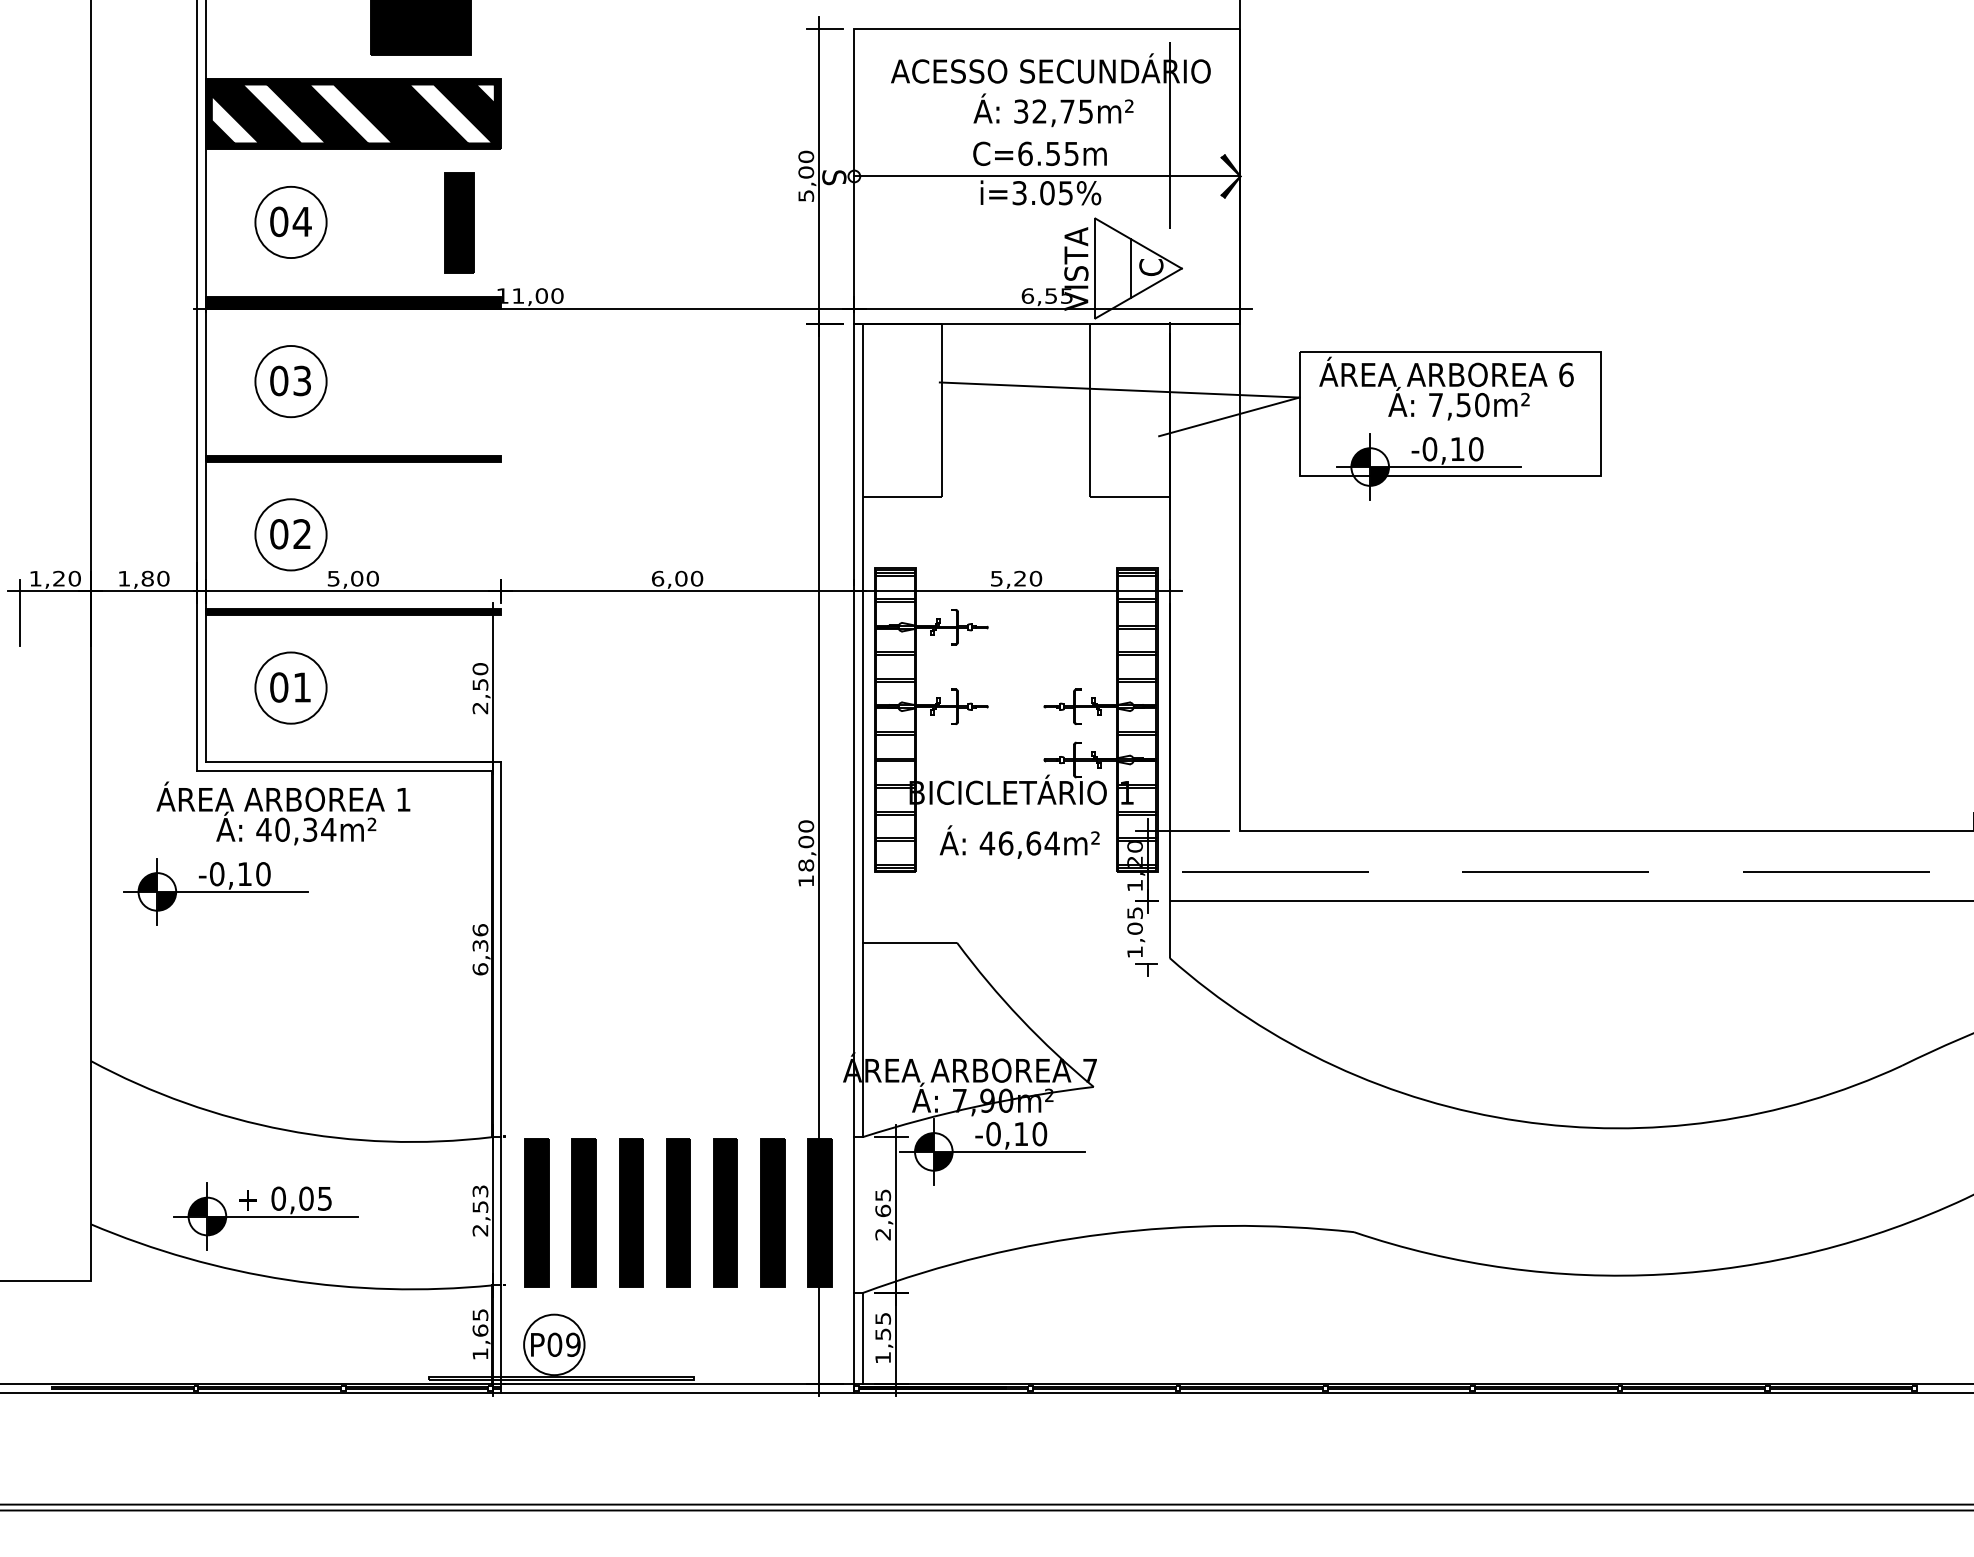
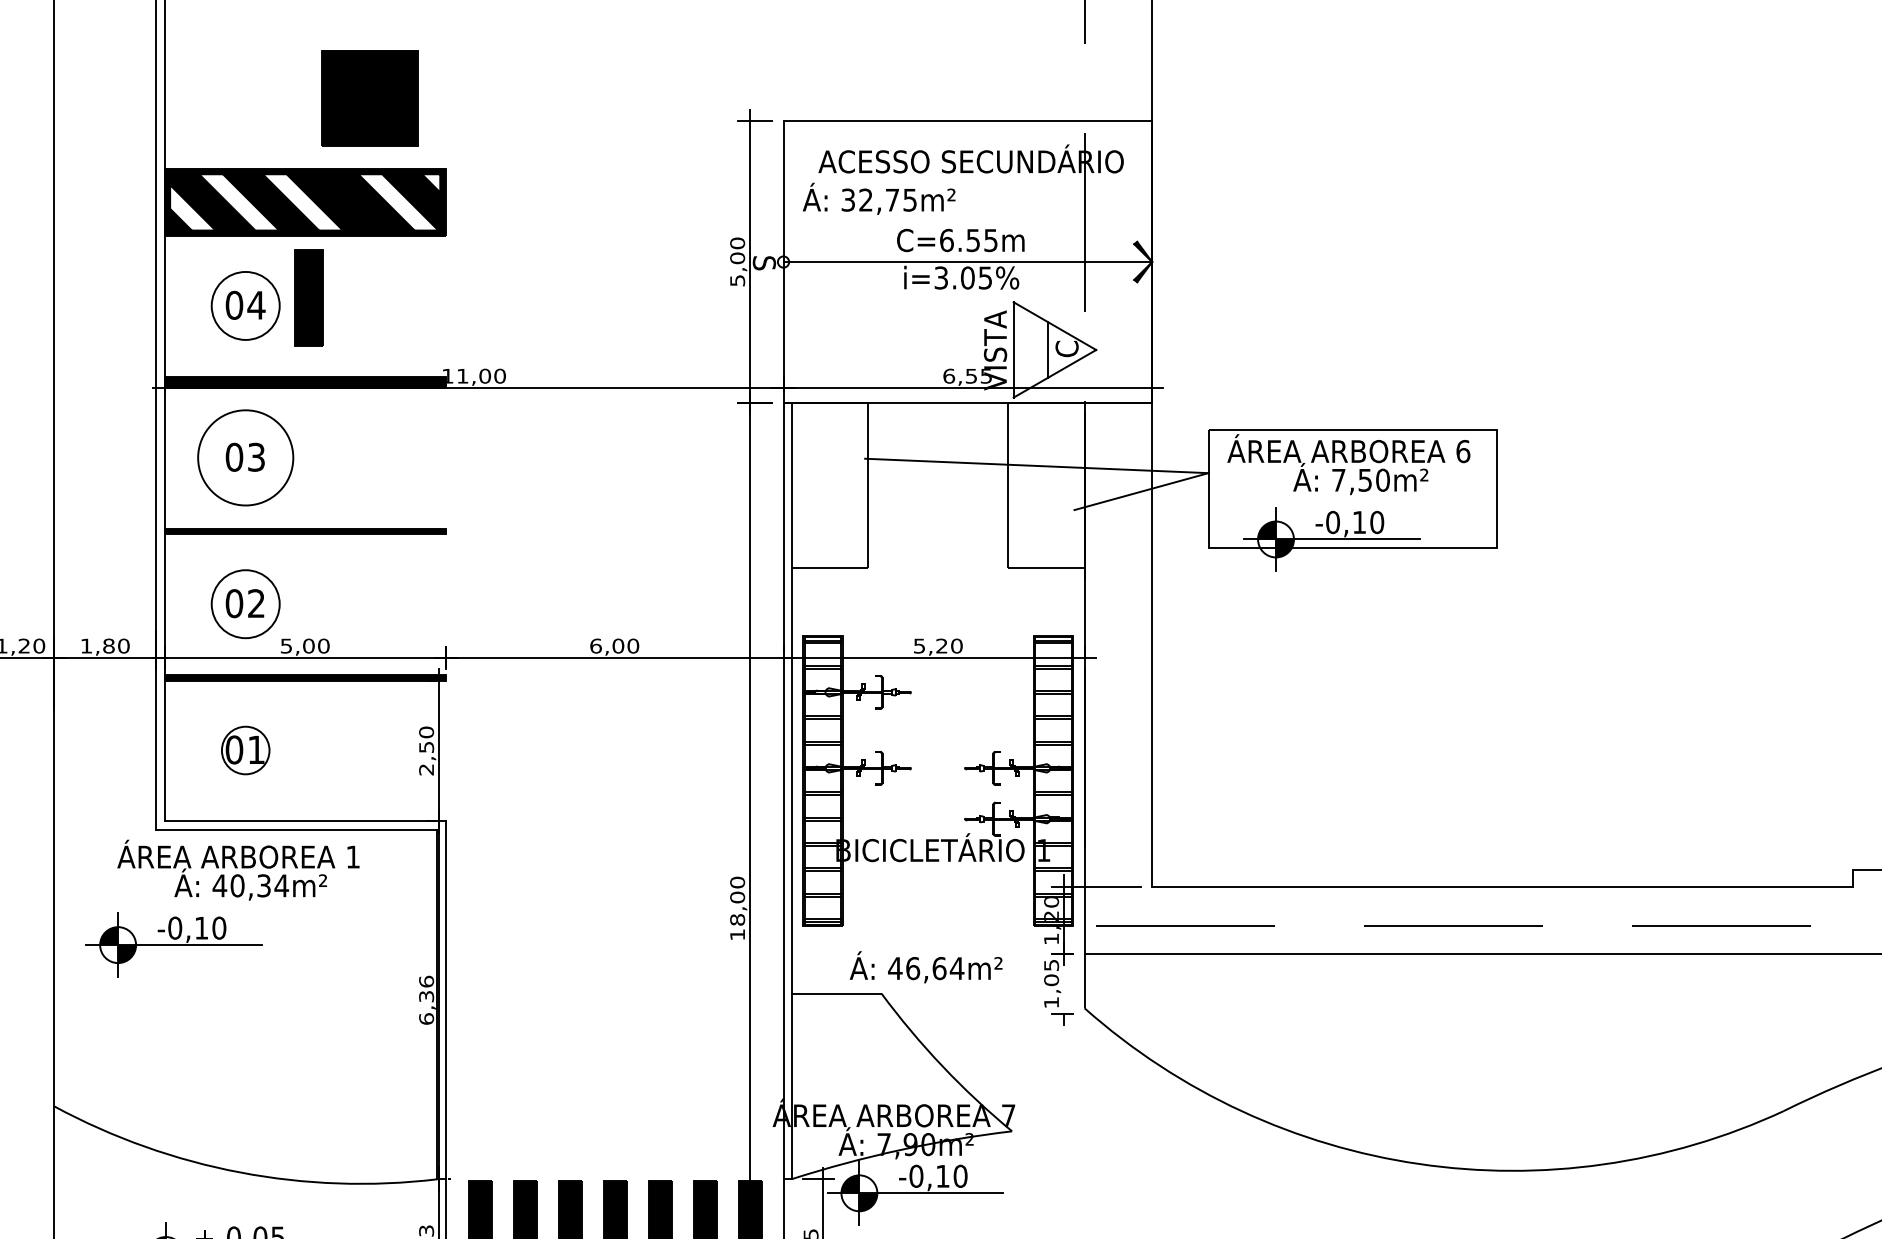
text: (1053, 110) -> (879, 199), moved
part: (459, 222) -> (309, 297), moved
circle: (290, 381) -> (245, 457), size x1.4
circle: (290, 687) -> (245, 749), size x0.7
text: (1019, 841) -> (925, 966), moved

